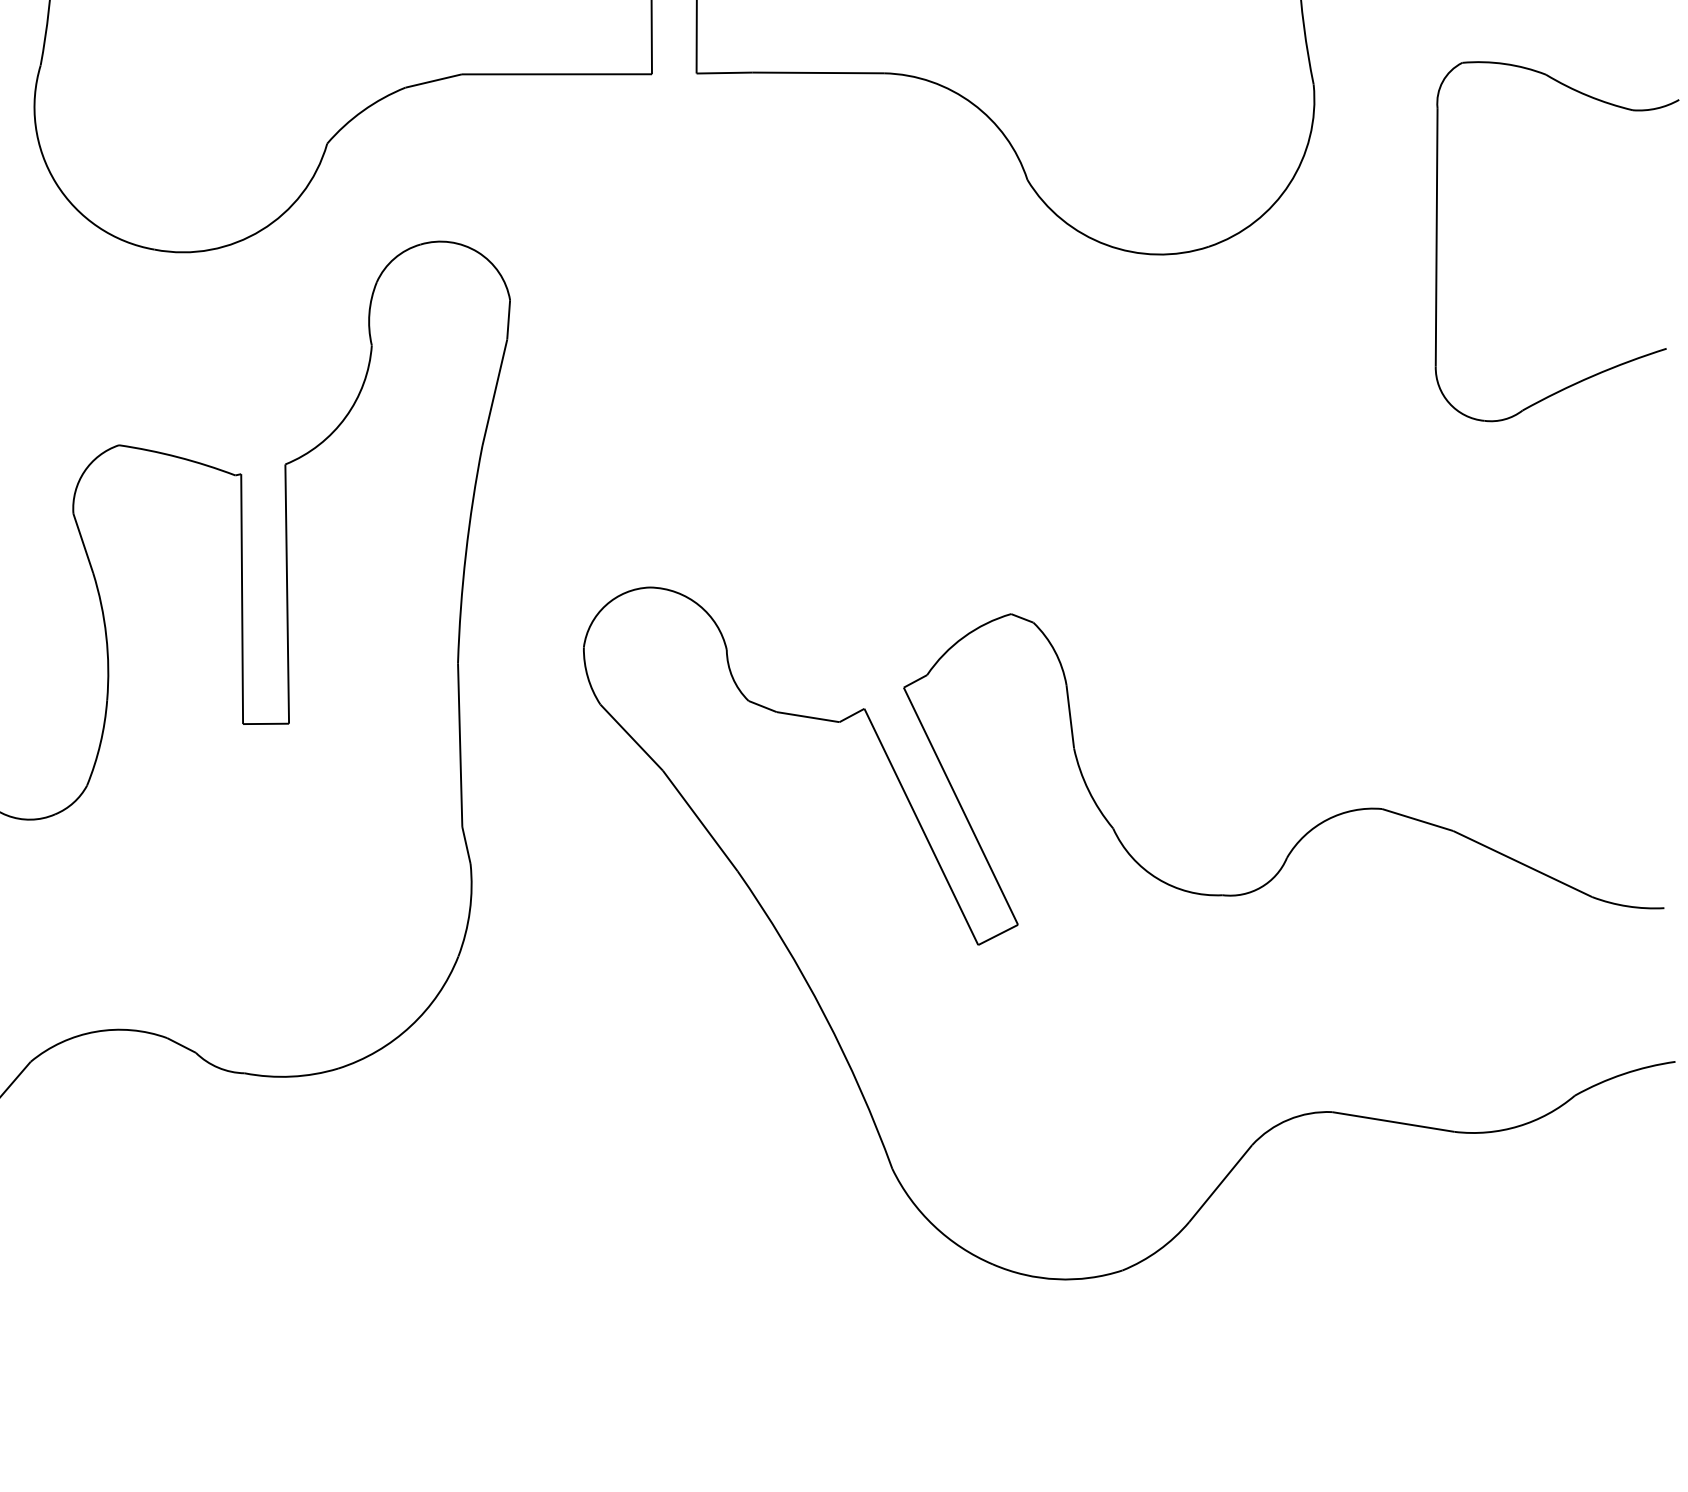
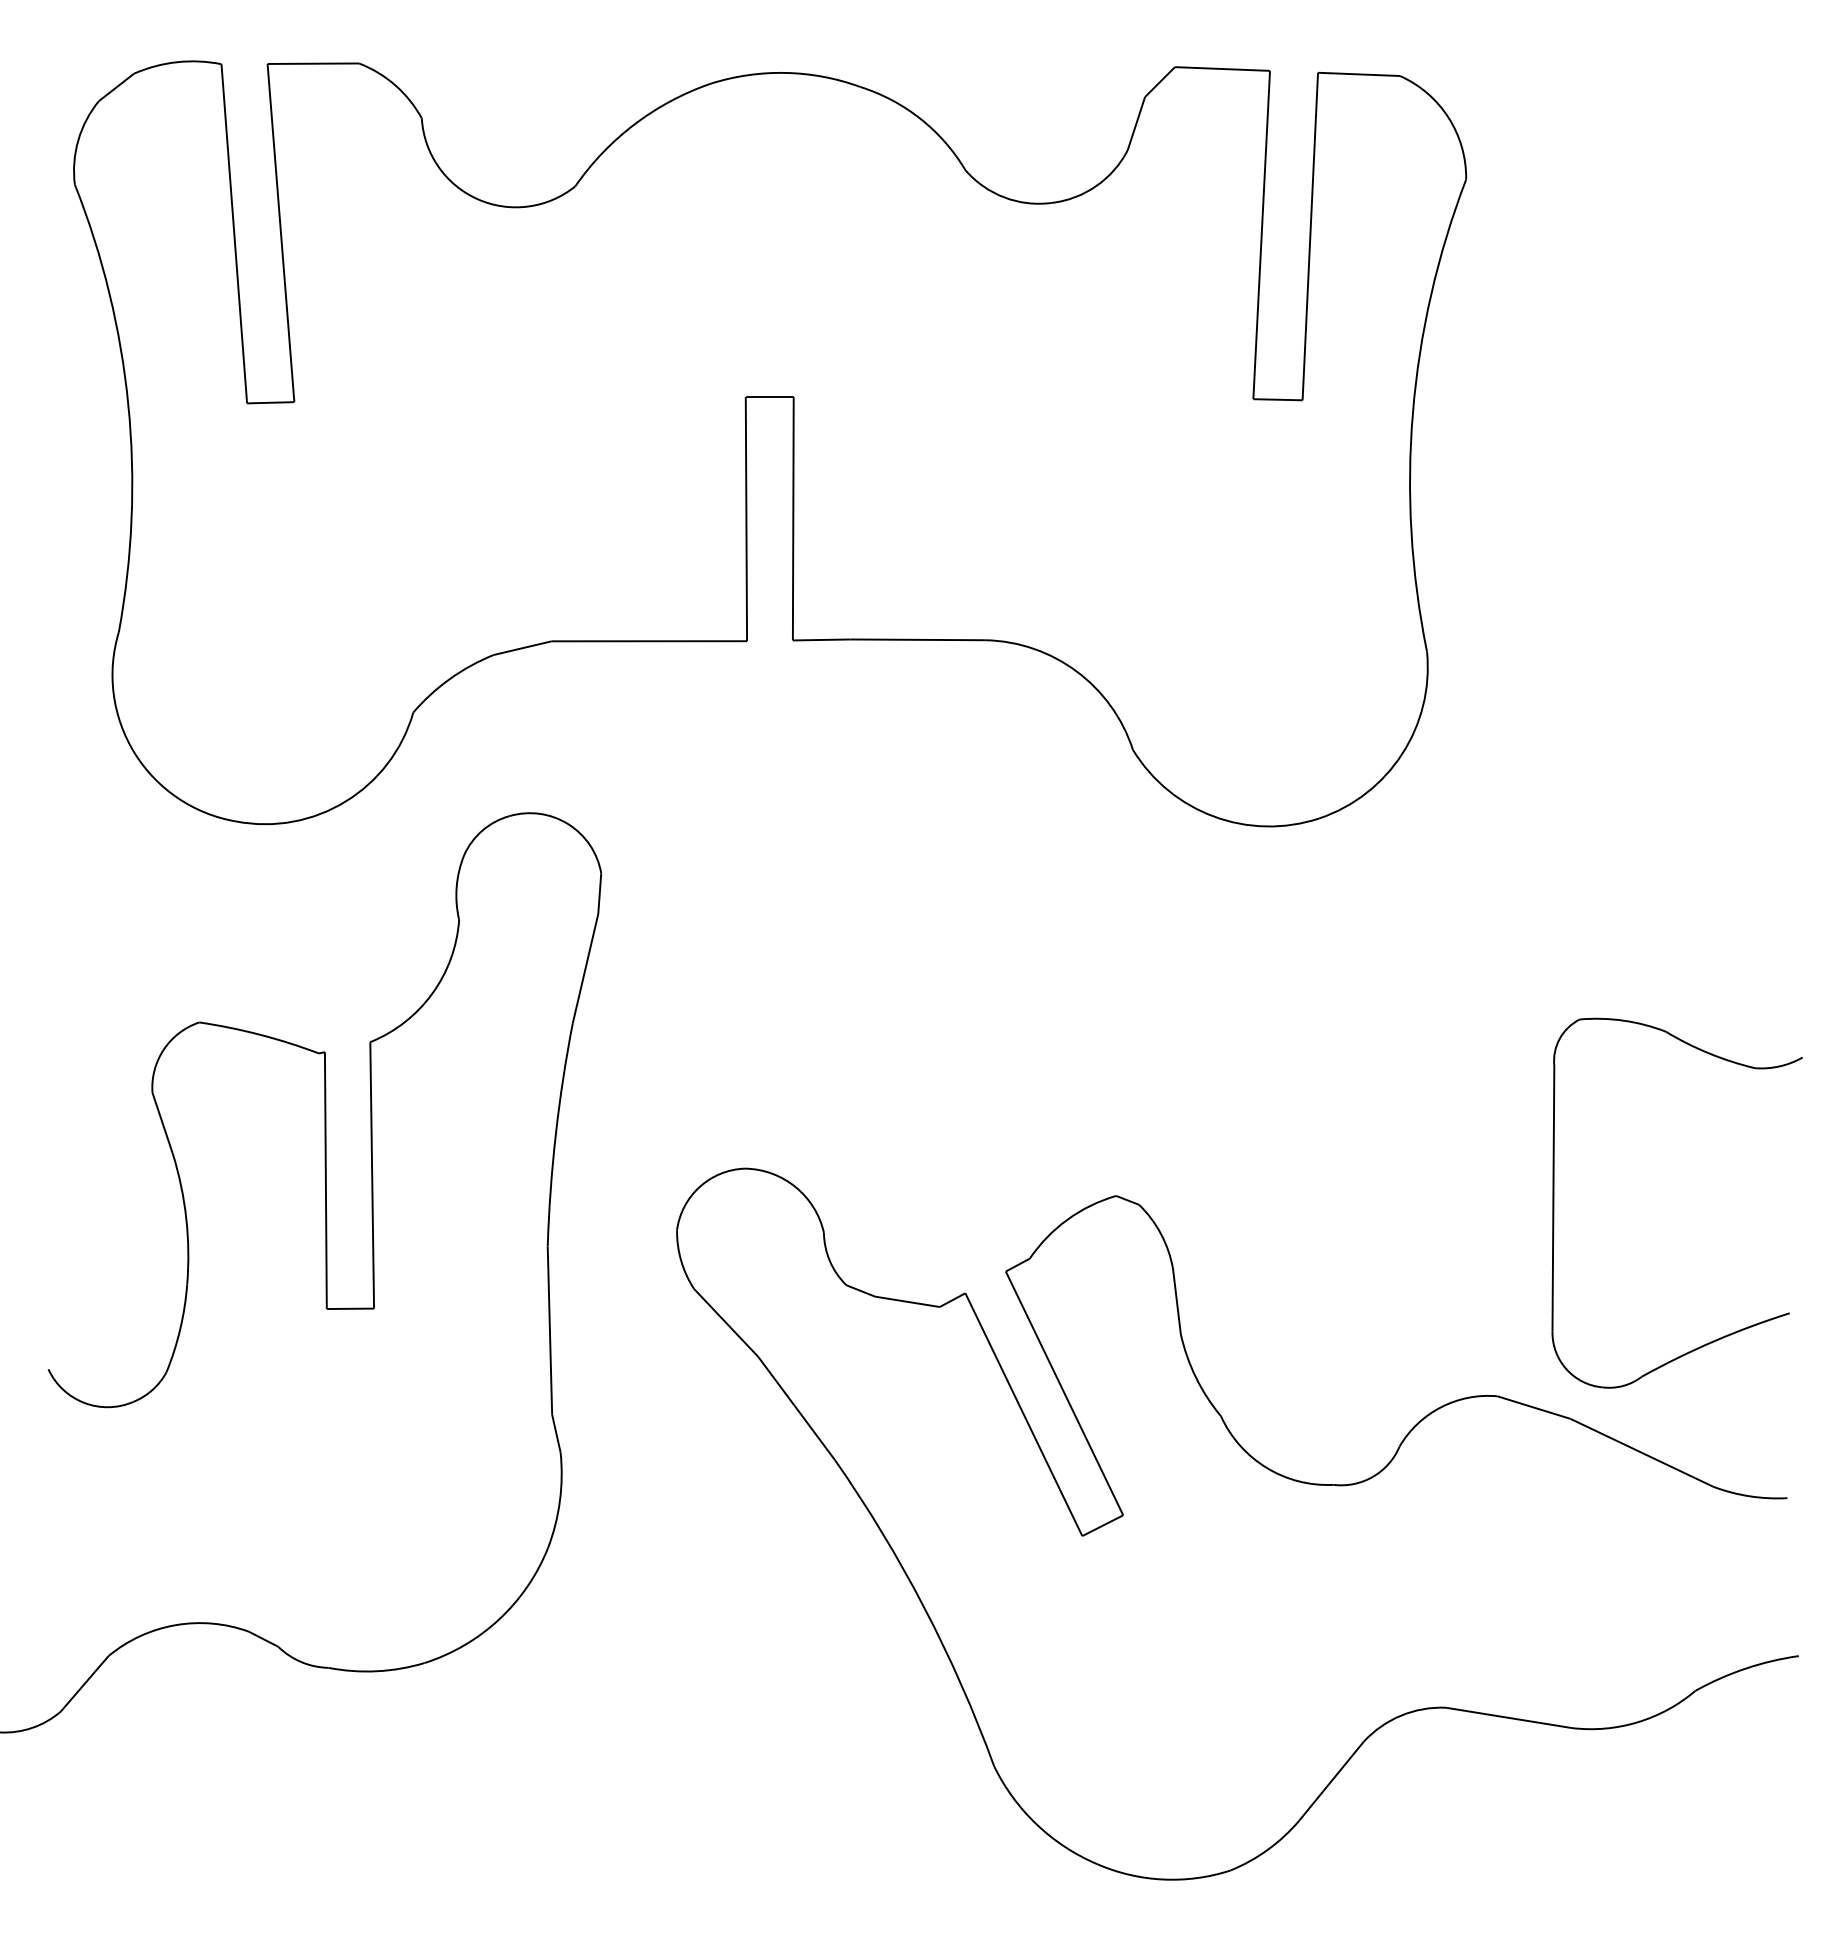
part: (1437, 240) -> (1554, 1202), moved

